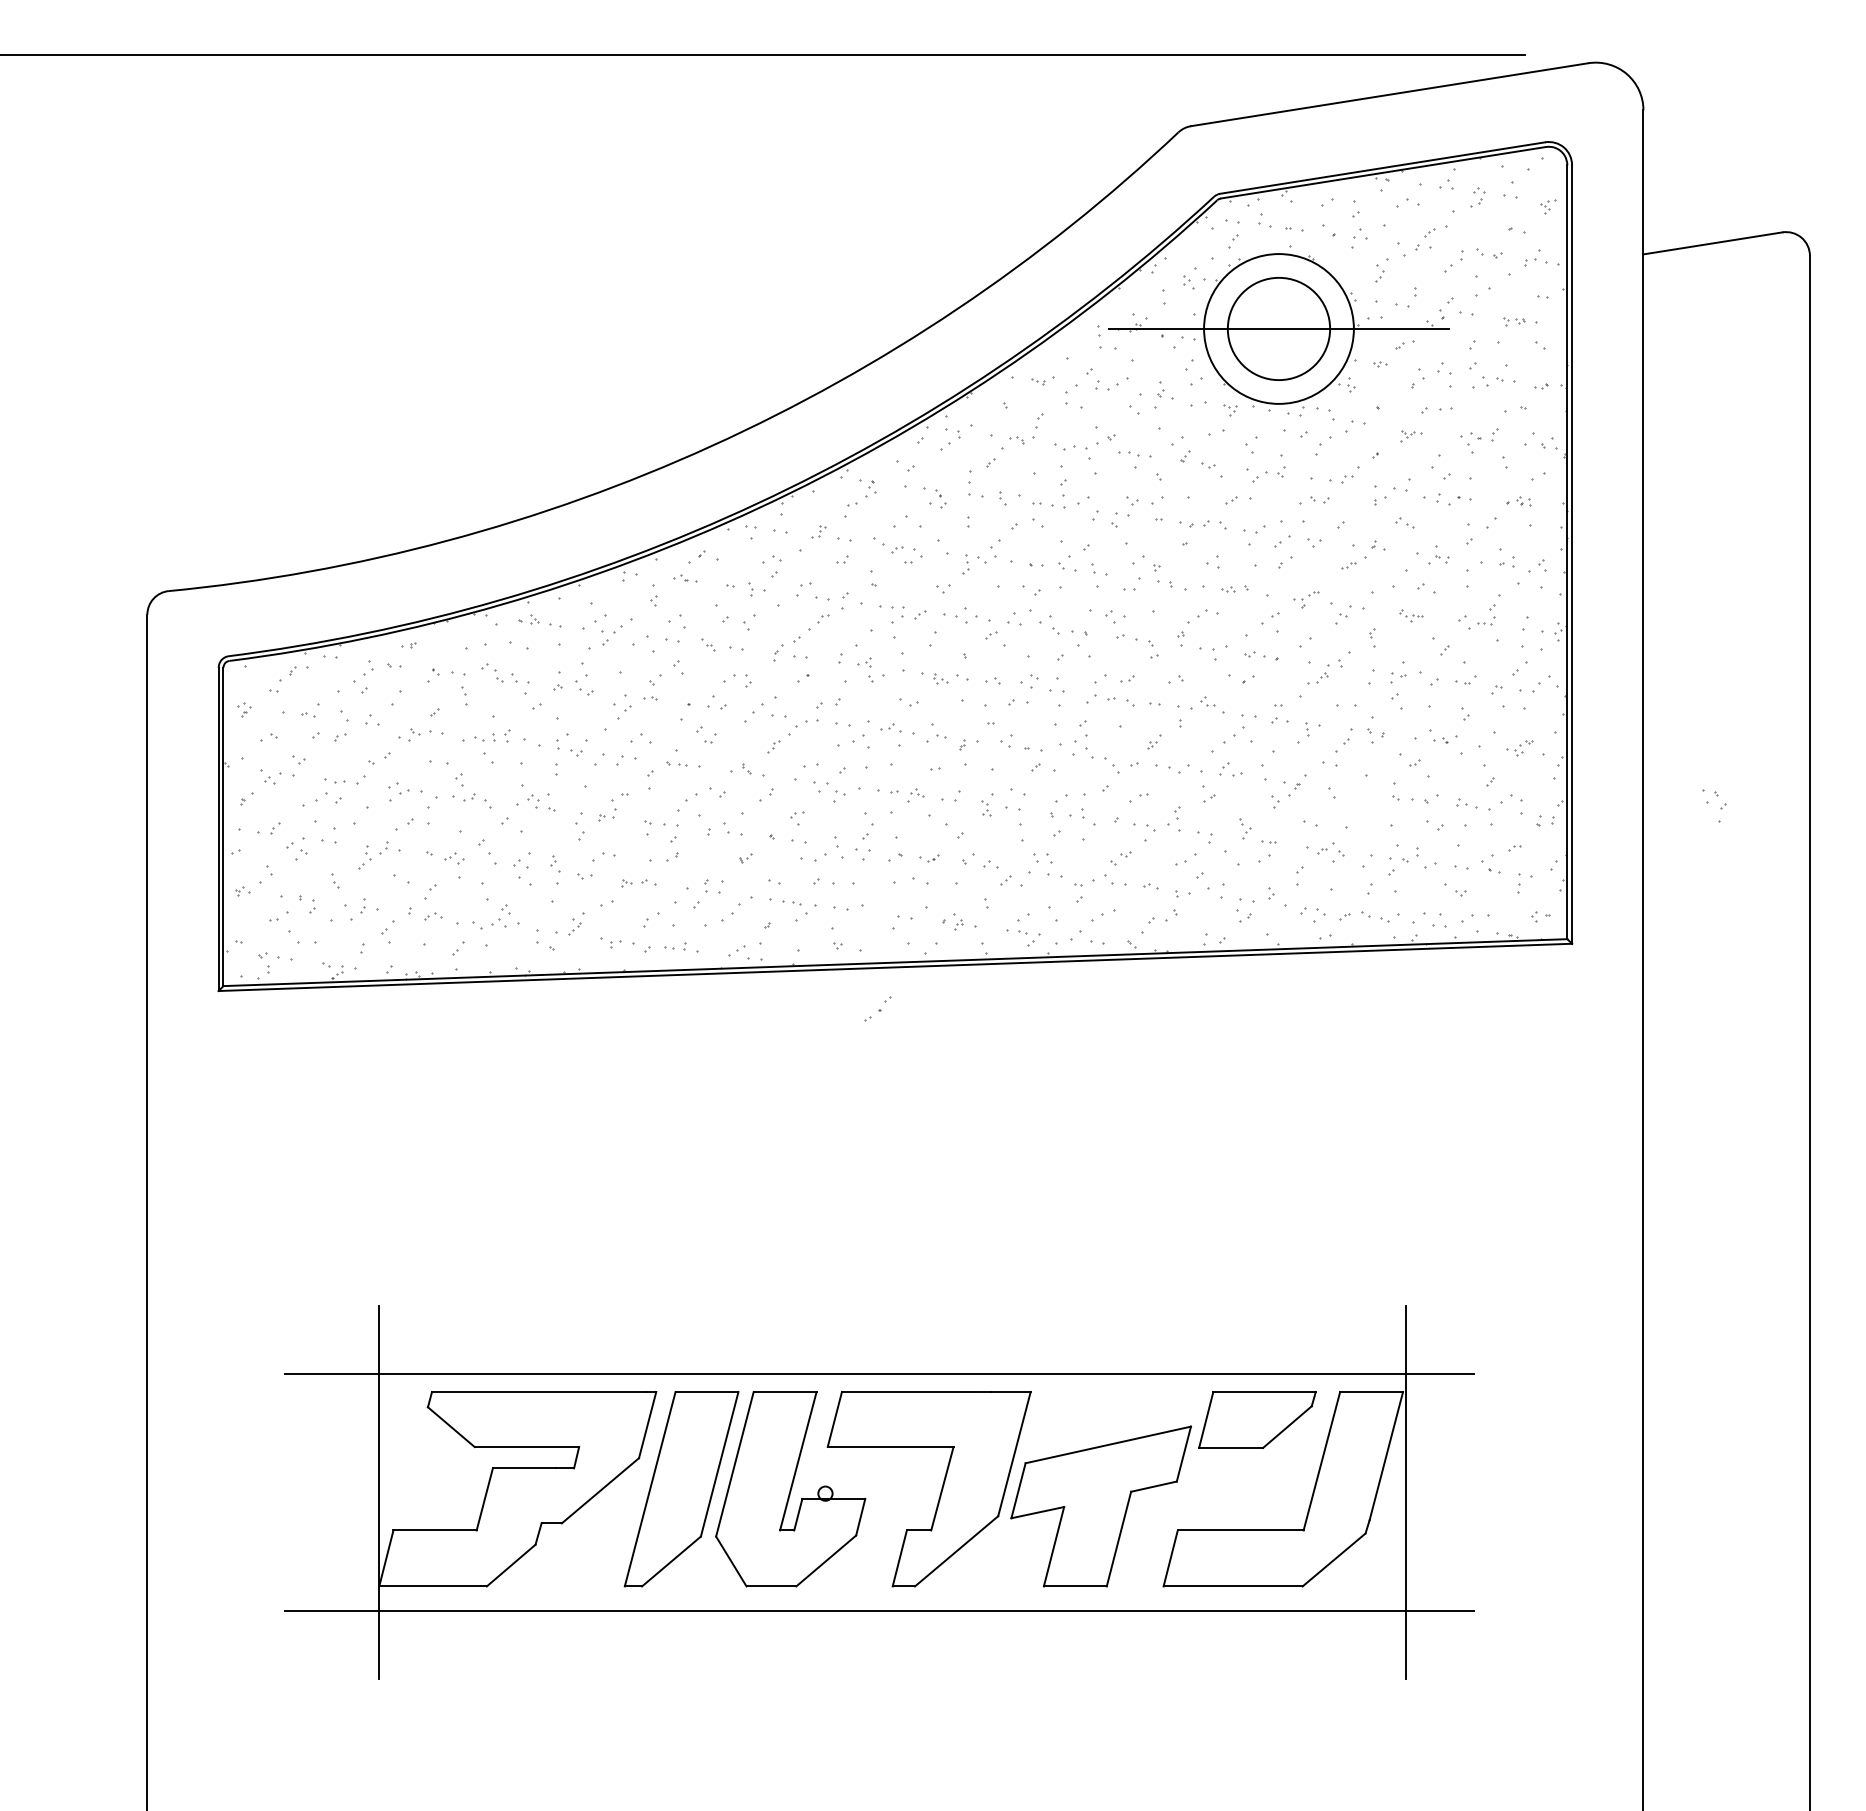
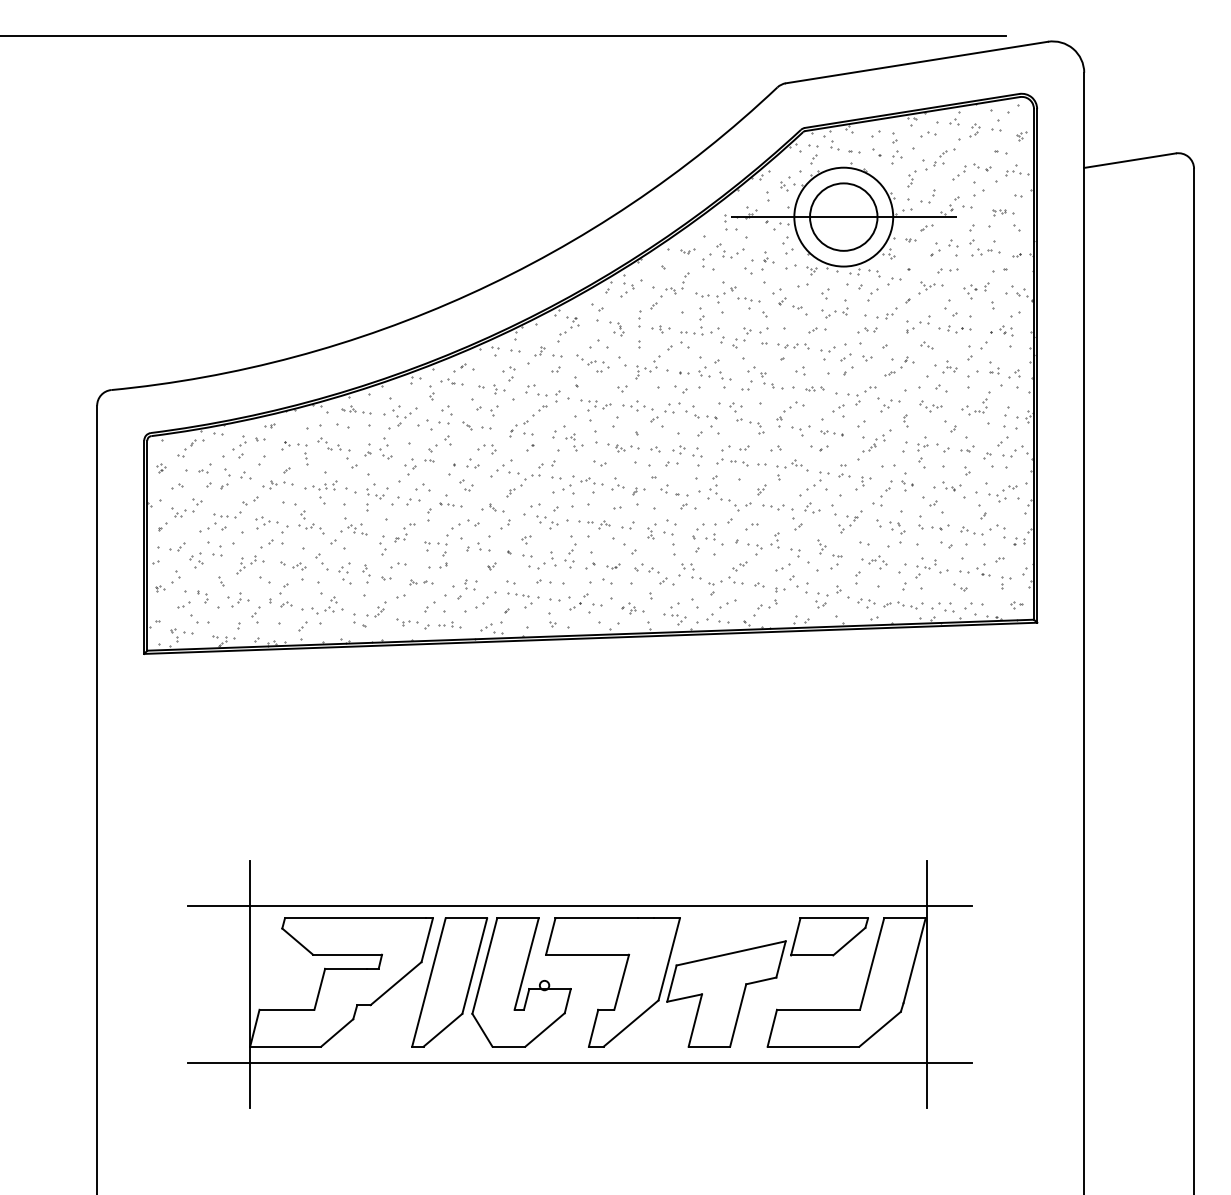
part: (1410, 435) -> (930, 287), size x1.67
part: (1001, 499) -> (660, 329), size x0.71
part: (1518, 500) -> (1001, 330), size x1.43
part: (684, 578) -> (451, 381), size x1.43
part: (1305, 599) -> (861, 395), size x1.67
part: (1410, 616) -> (930, 406), size x1.43
part: (1519, 747) -> (1002, 493), size x1.67
part: (1715, 806) -> (897, 532), moved
part: (876, 1008) -> (578, 601), moved

